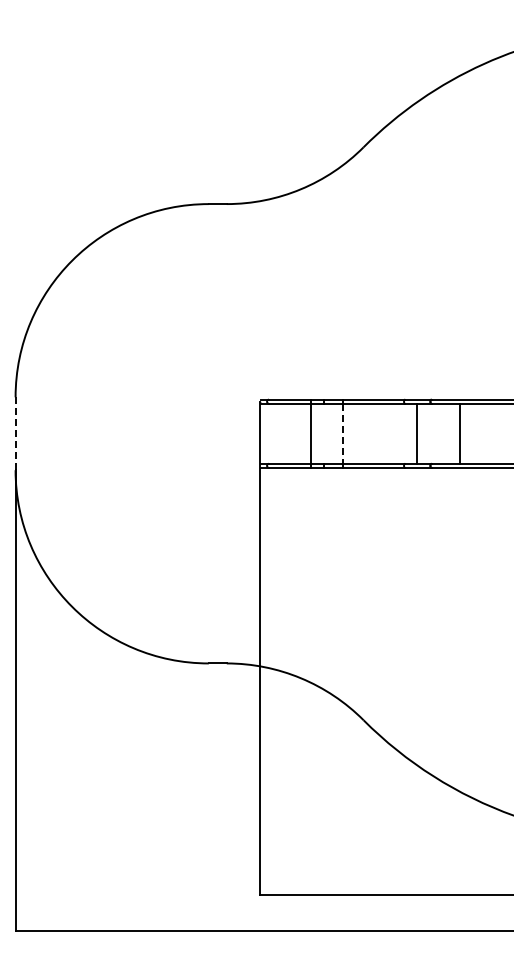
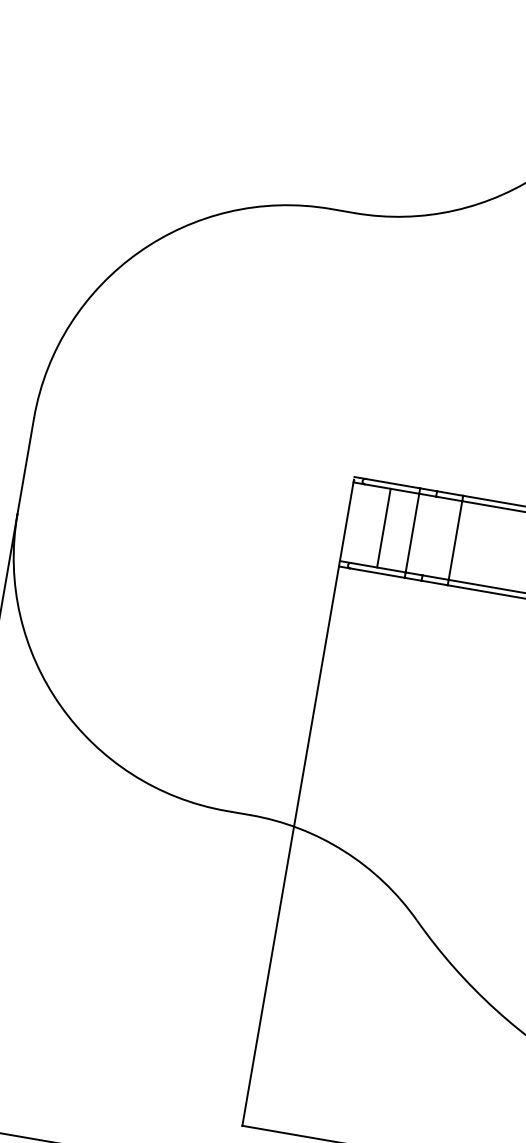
line: (288, 433) -> (383, 527), added
line: (15, 434) -> (25, 467), dashed -> solid
line: (343, 434) -> (455, 541), dashed -> solid

